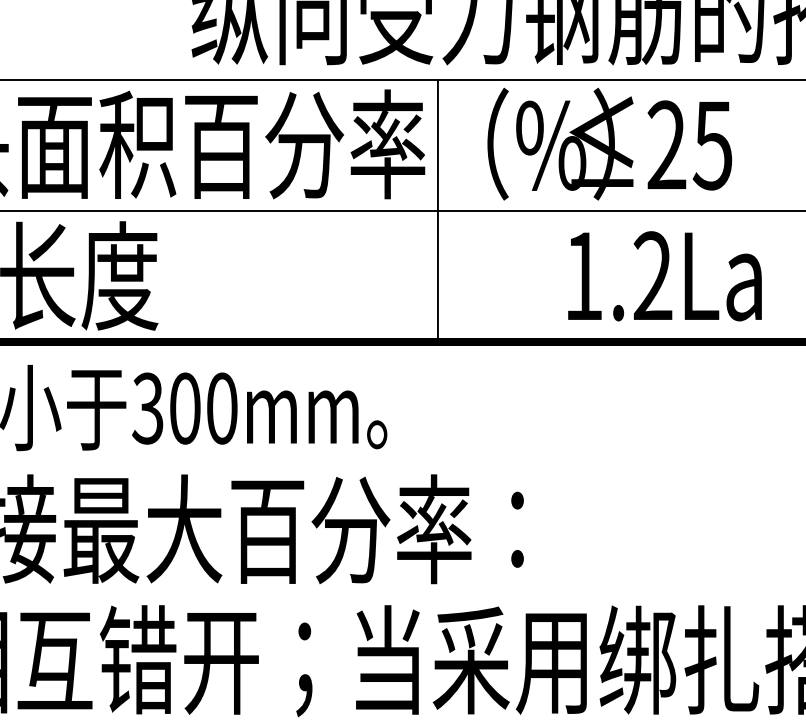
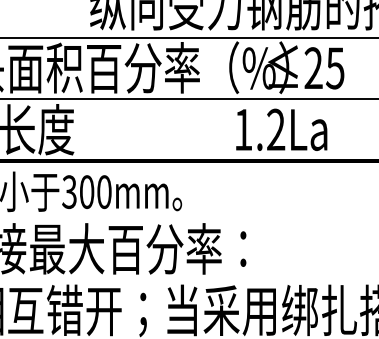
line: (437, 209) -> (205, 98), removed
text: (664, 275) -> (281, 129), moved

